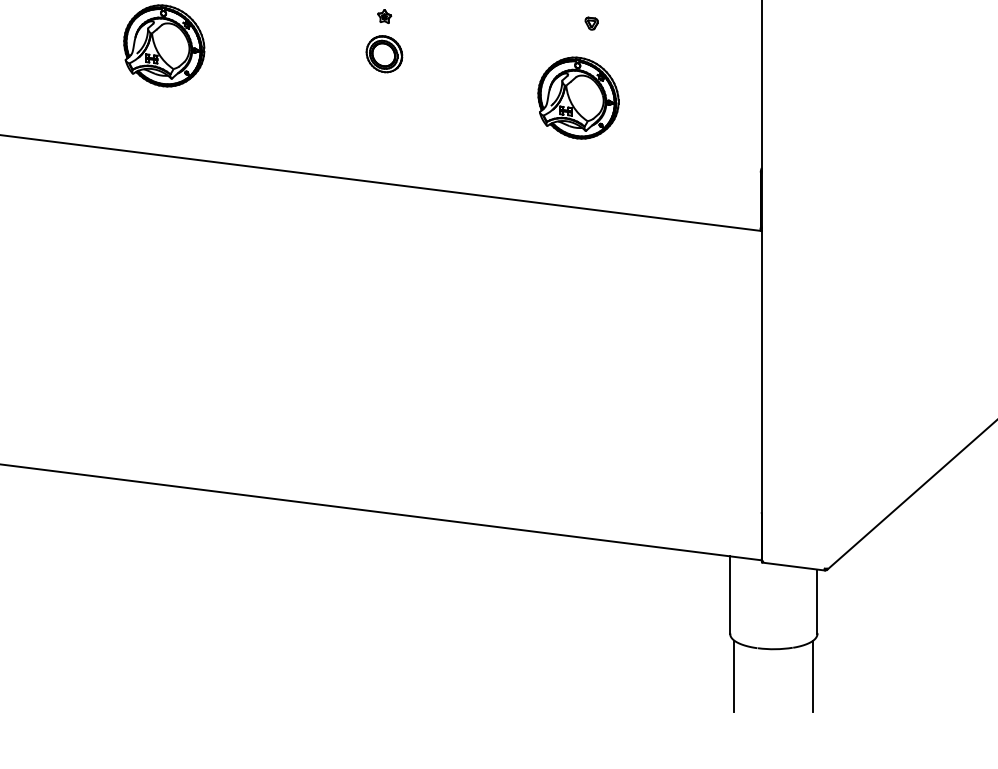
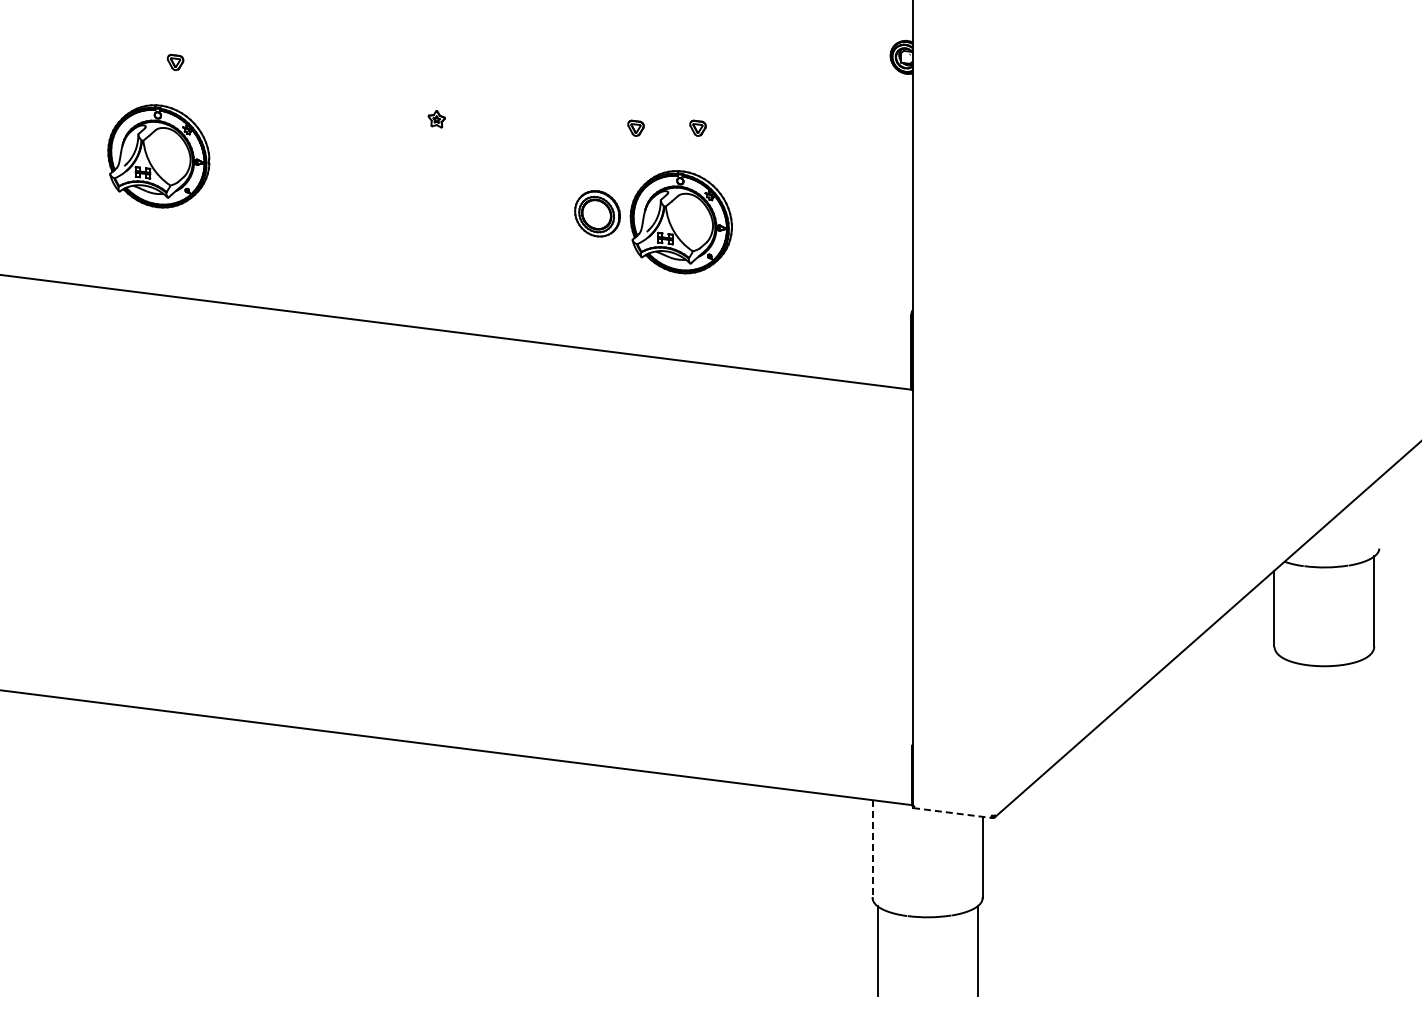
part: (542, 23) -> (635, 127), added
part: (384, 53) -> (597, 213), moved
line: (793, 566) -> (952, 813), solid -> dashed
line: (730, 595) -> (872, 849), solid -> dashed

